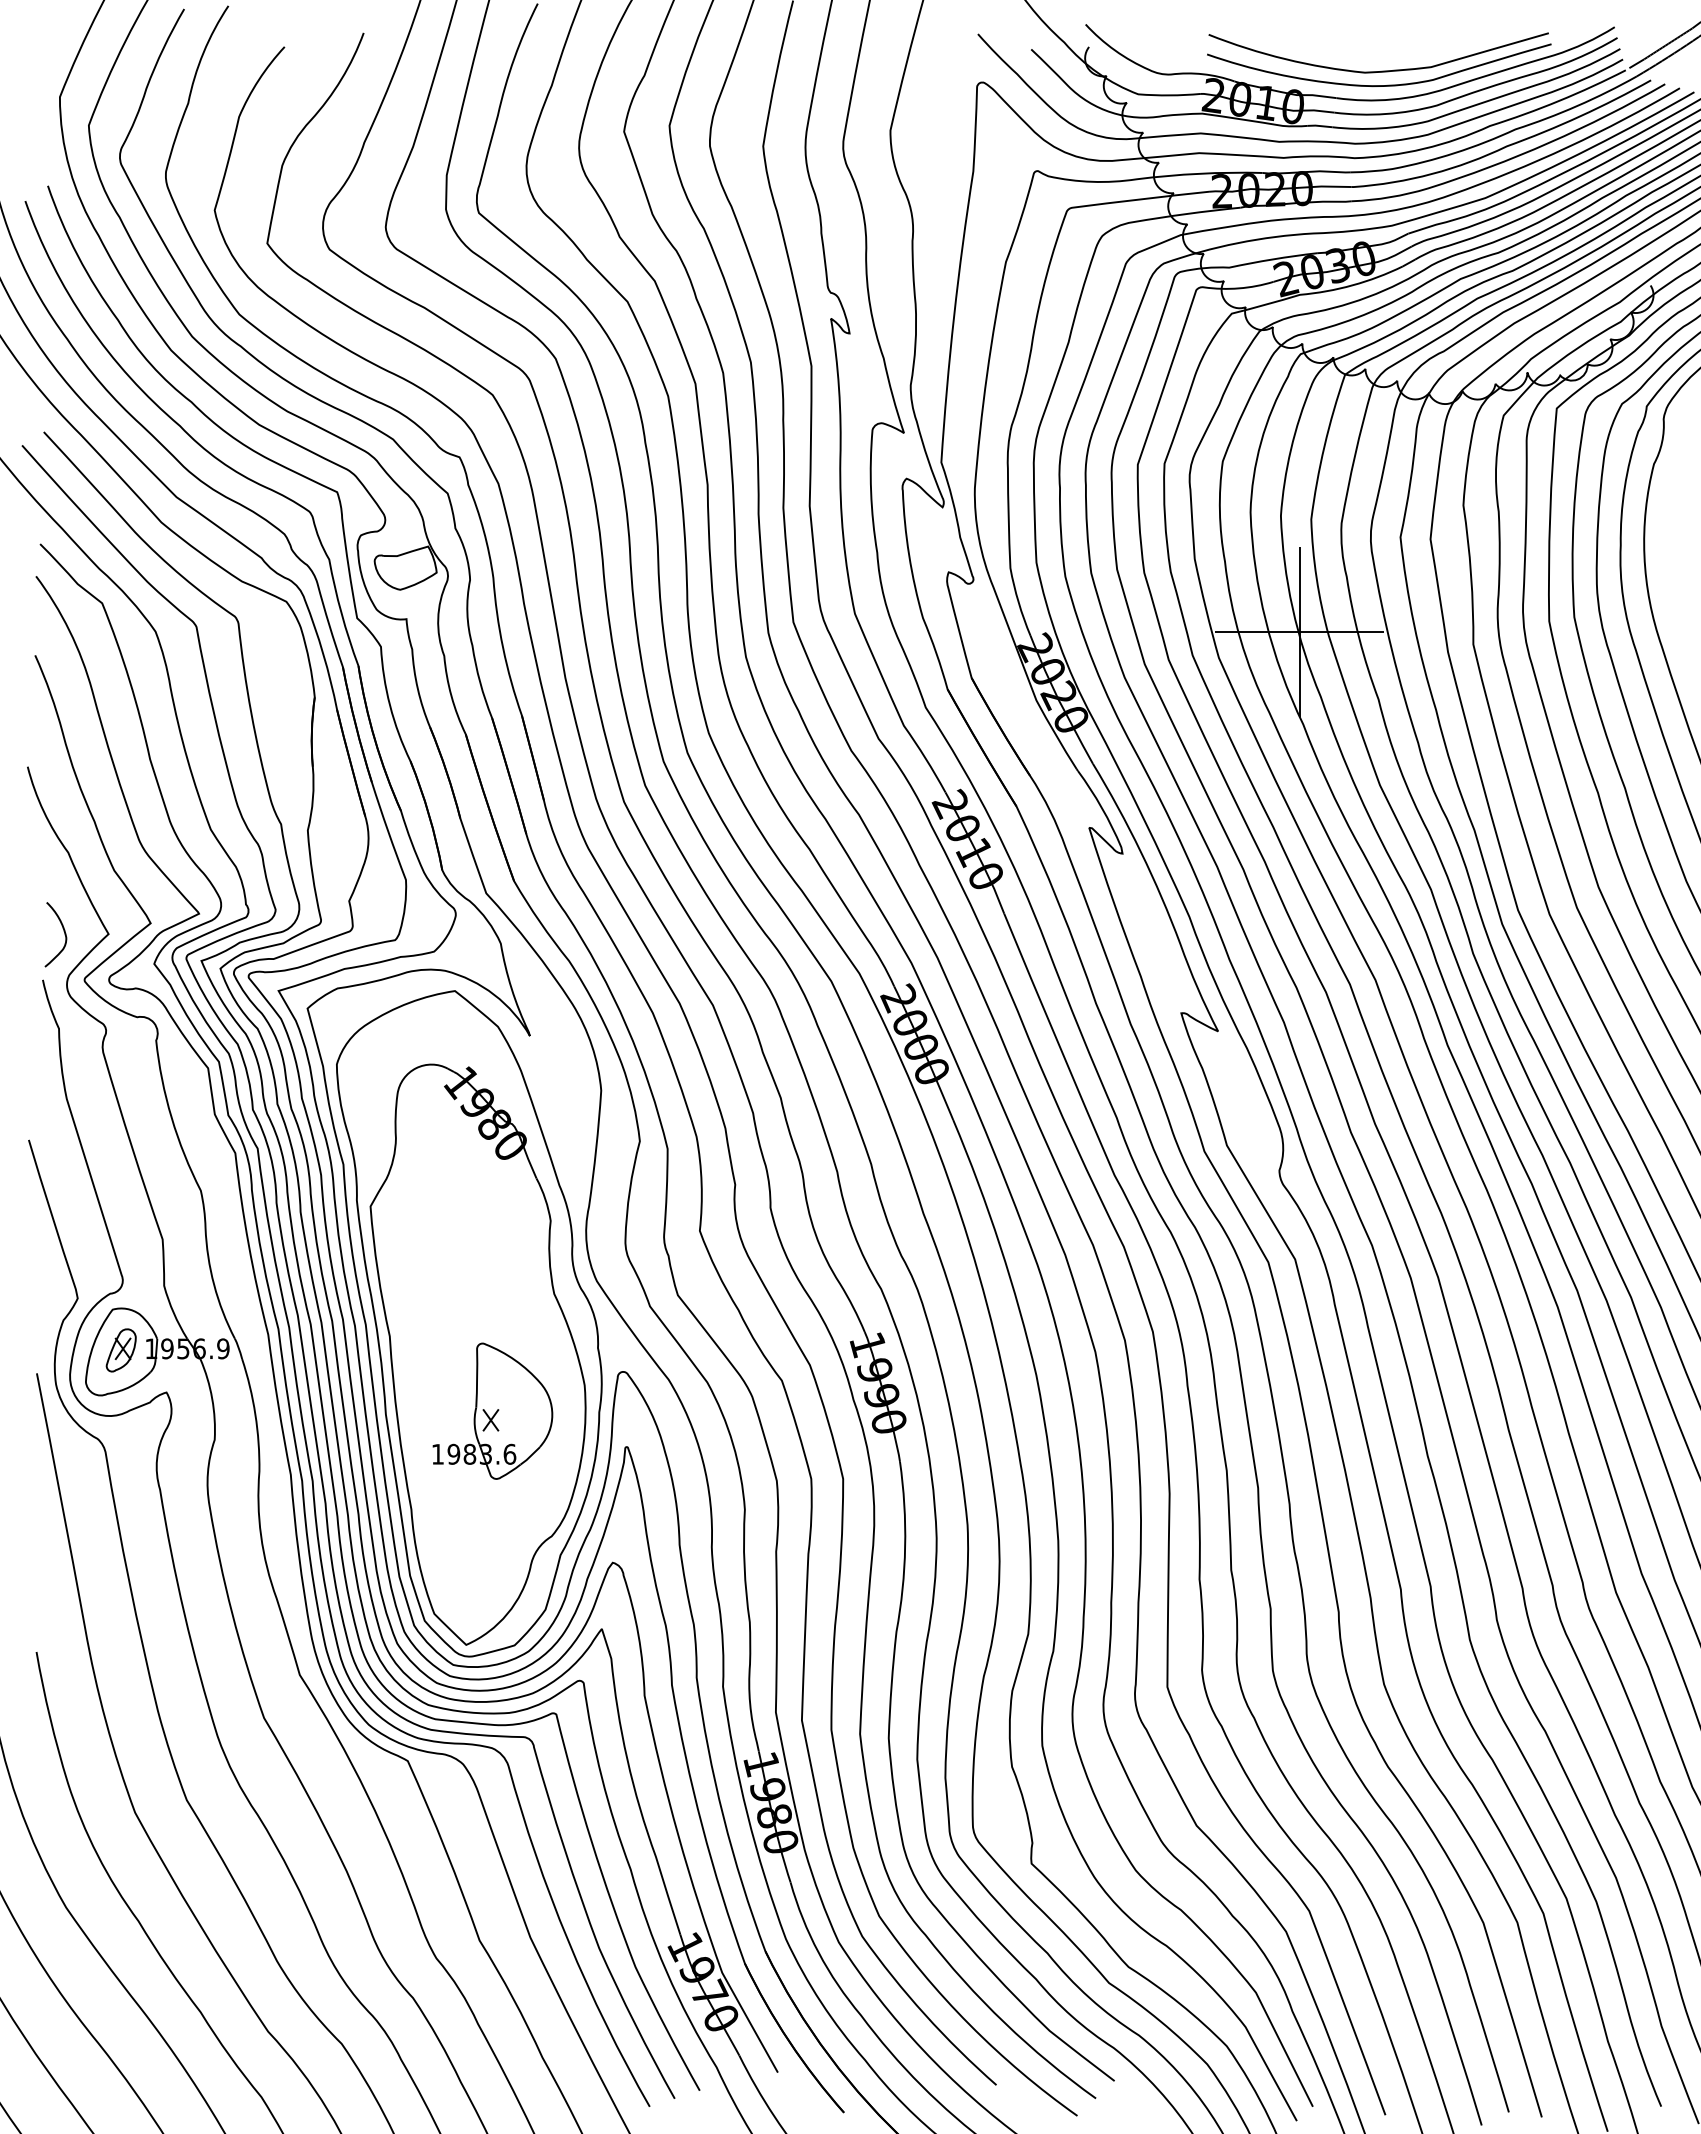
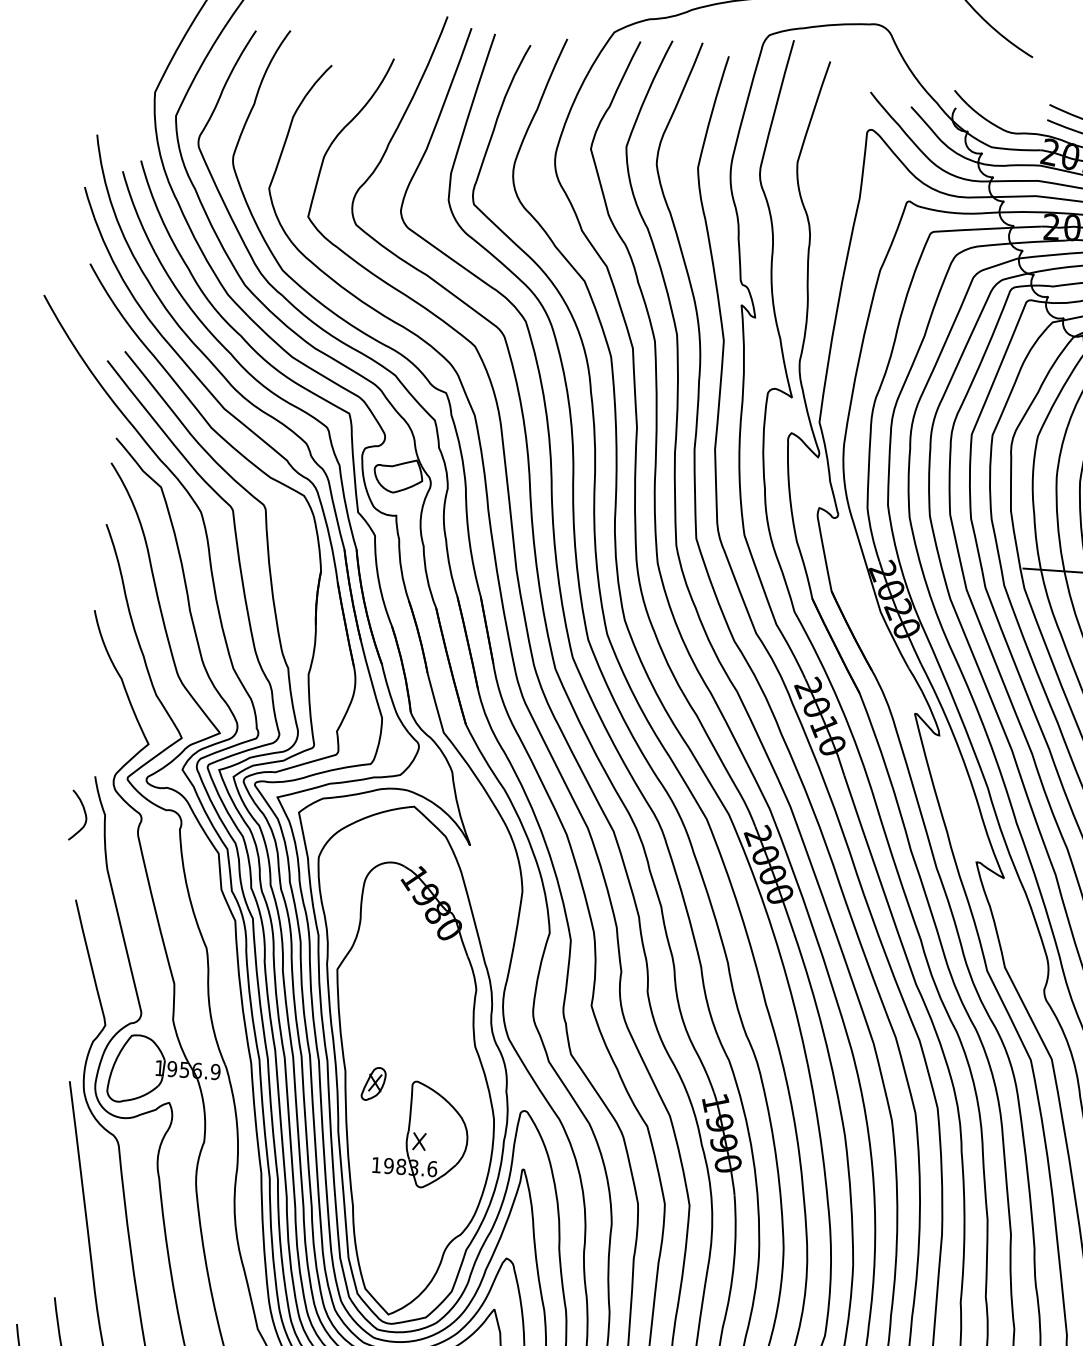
curve: (63, 931) -> (84, 813), moved
part: (120, 1350) -> (373, 1084), moved

